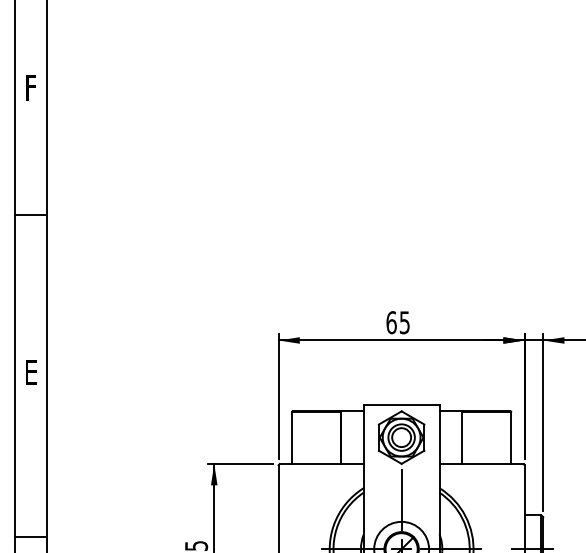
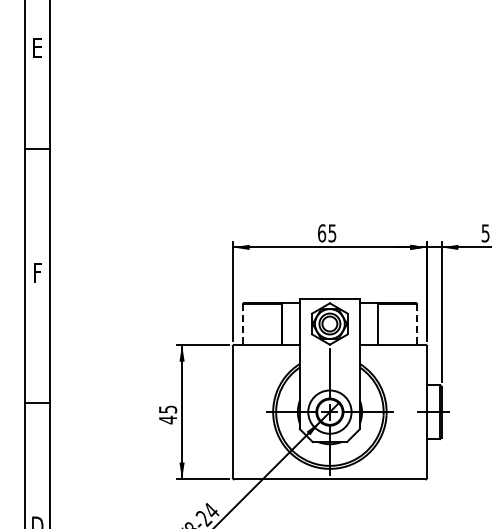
text: (31, 87) -> (37, 47), F -> E
text: (32, 373) -> (38, 273), E -> F
line: (292, 438) -> (243, 324), solid -> dashed
line: (511, 438) -> (416, 324), solid -> dashed

